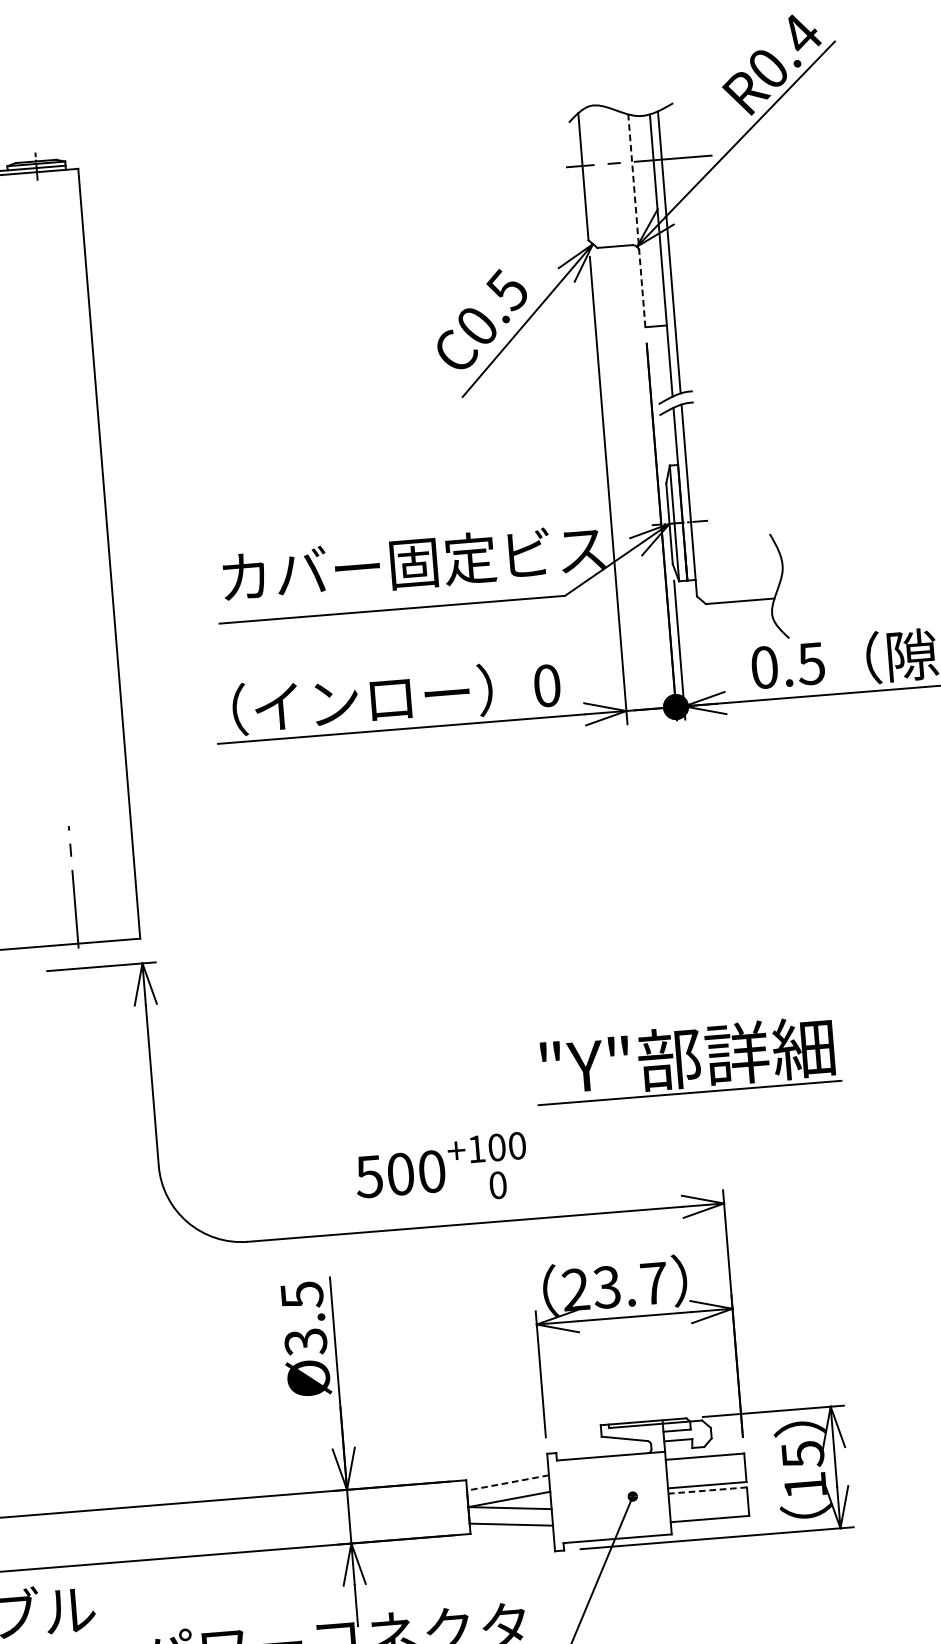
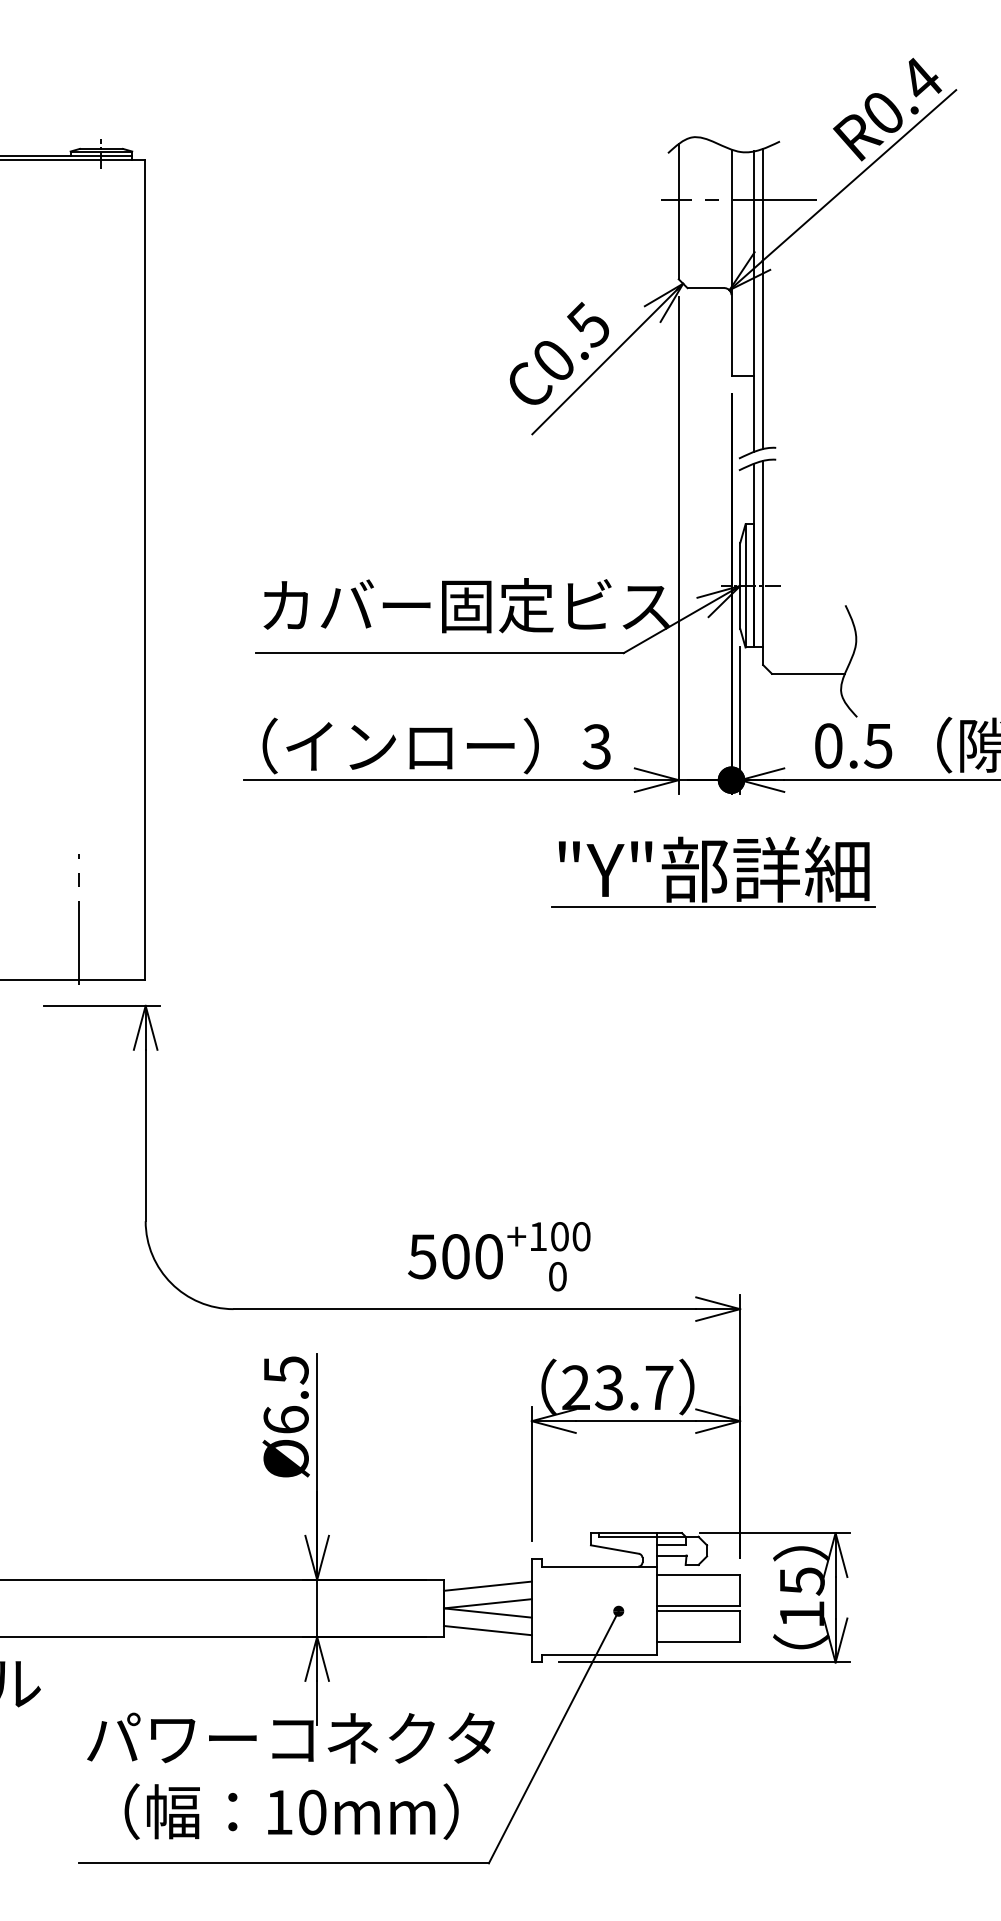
line: (636, 220) -> (731, 262), dashed -> solid
text: (546, 685) -> (596, 746), 0 -> 3
part: (687, 1059) -> (713, 871), moved
text: (441, 1170) -> (499, 1256), moved
text: (305, 1342) -> (285, 1420), Ø3.5 -> Ø6.5
line: (507, 1483) -> (487, 1586), dashed -> solid
line: (707, 1490) -> (698, 1611), dashed -> solid

